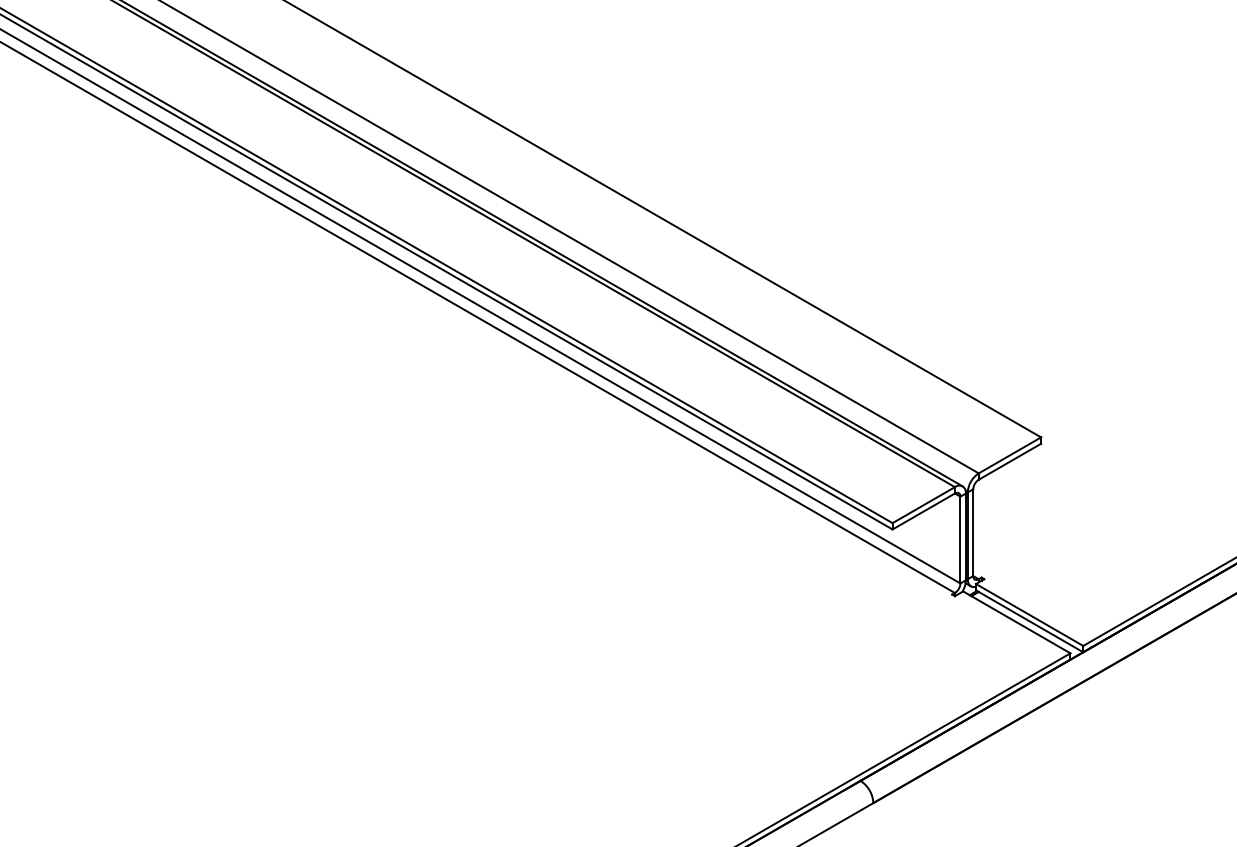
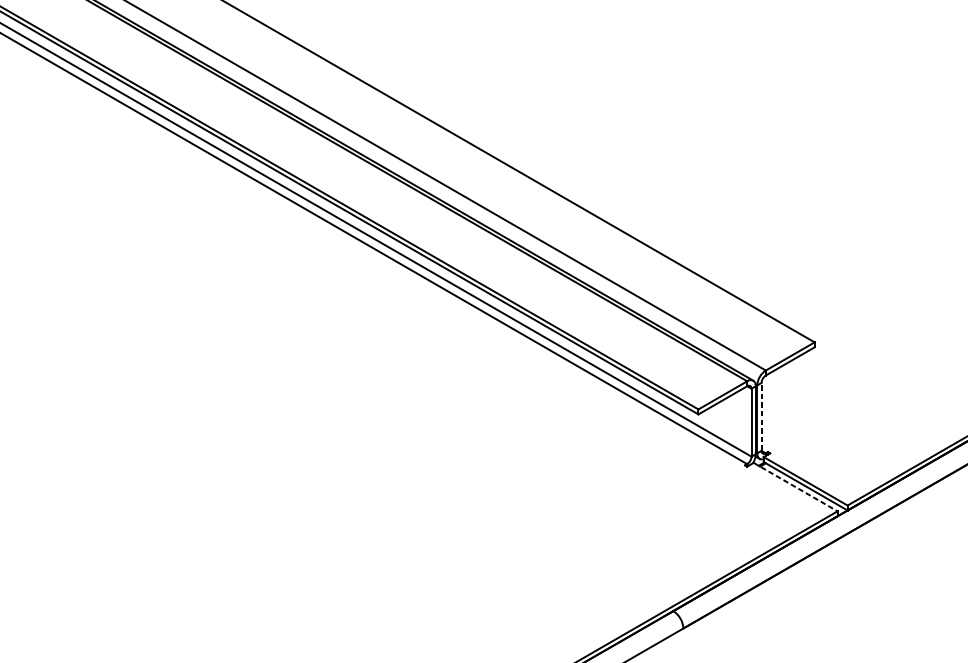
line: (973, 532) -> (761, 416), solid -> dashed
line: (1016, 622) -> (795, 487), solid -> dashed

